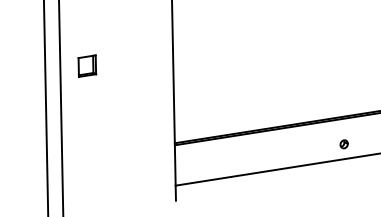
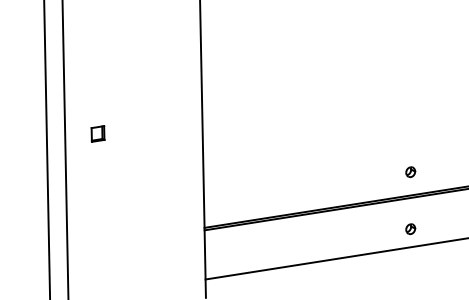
part: (86, 65) -> (97, 133), size x0.6
part: (344, 97) -> (410, 172), added

